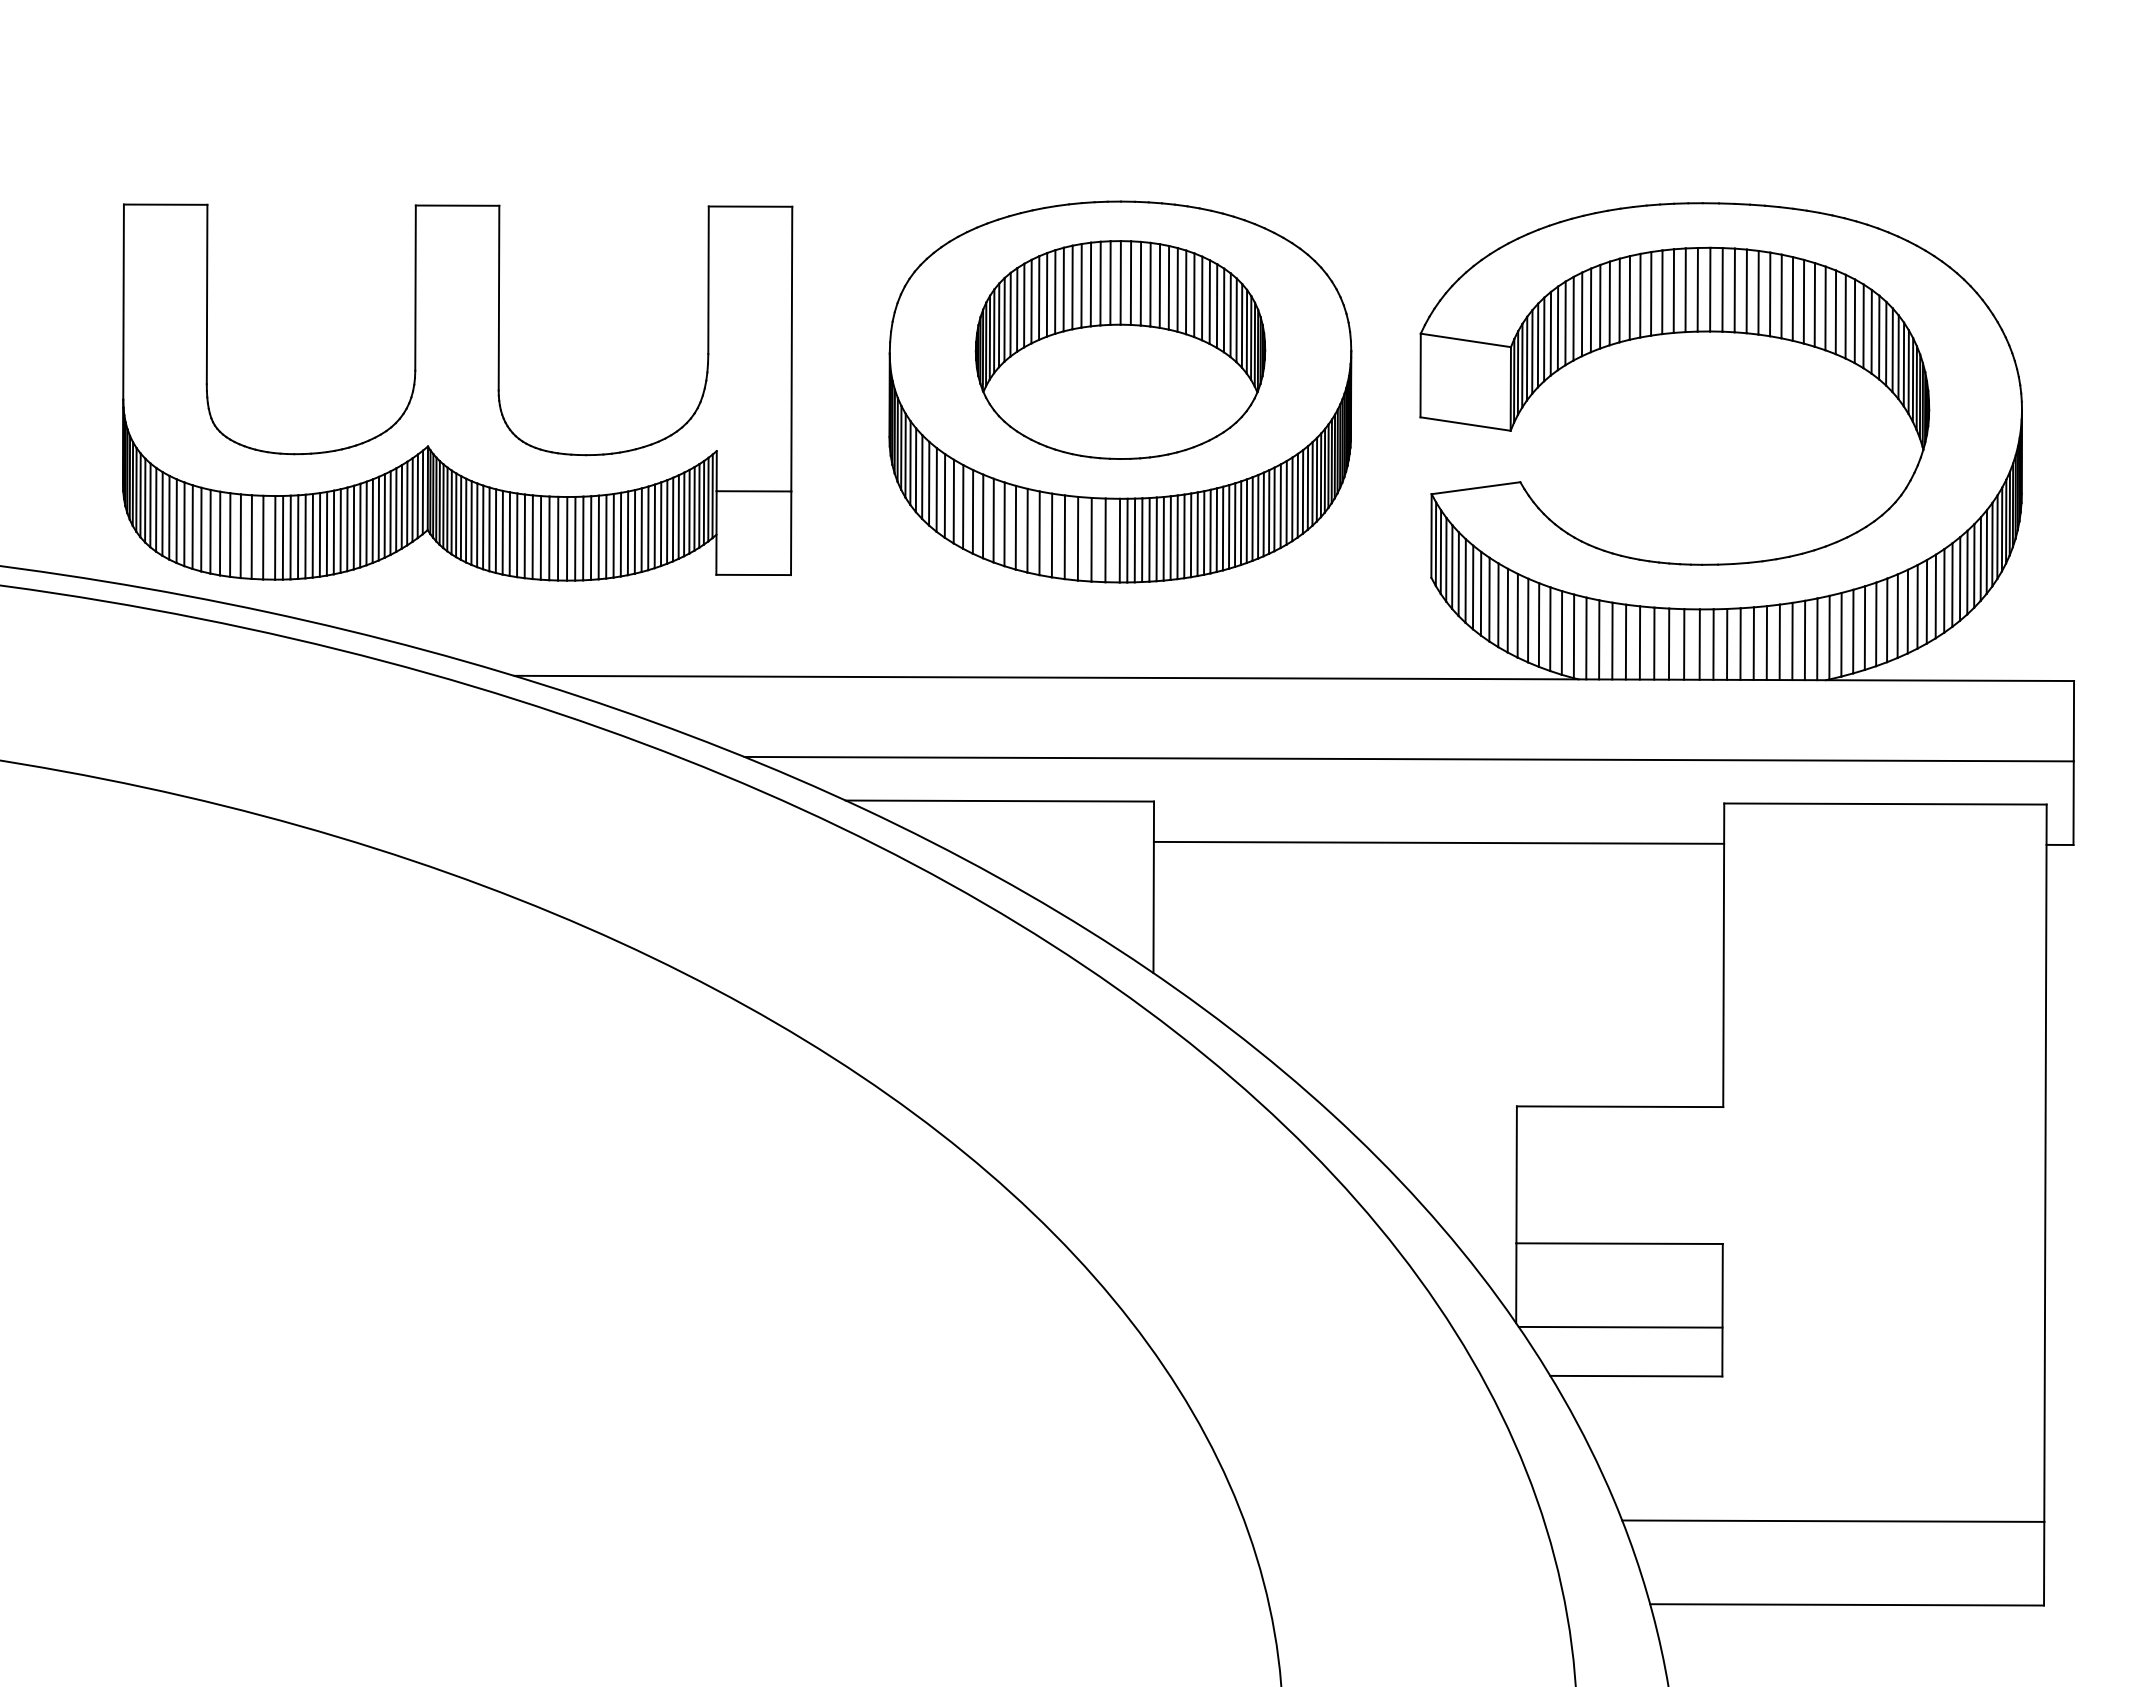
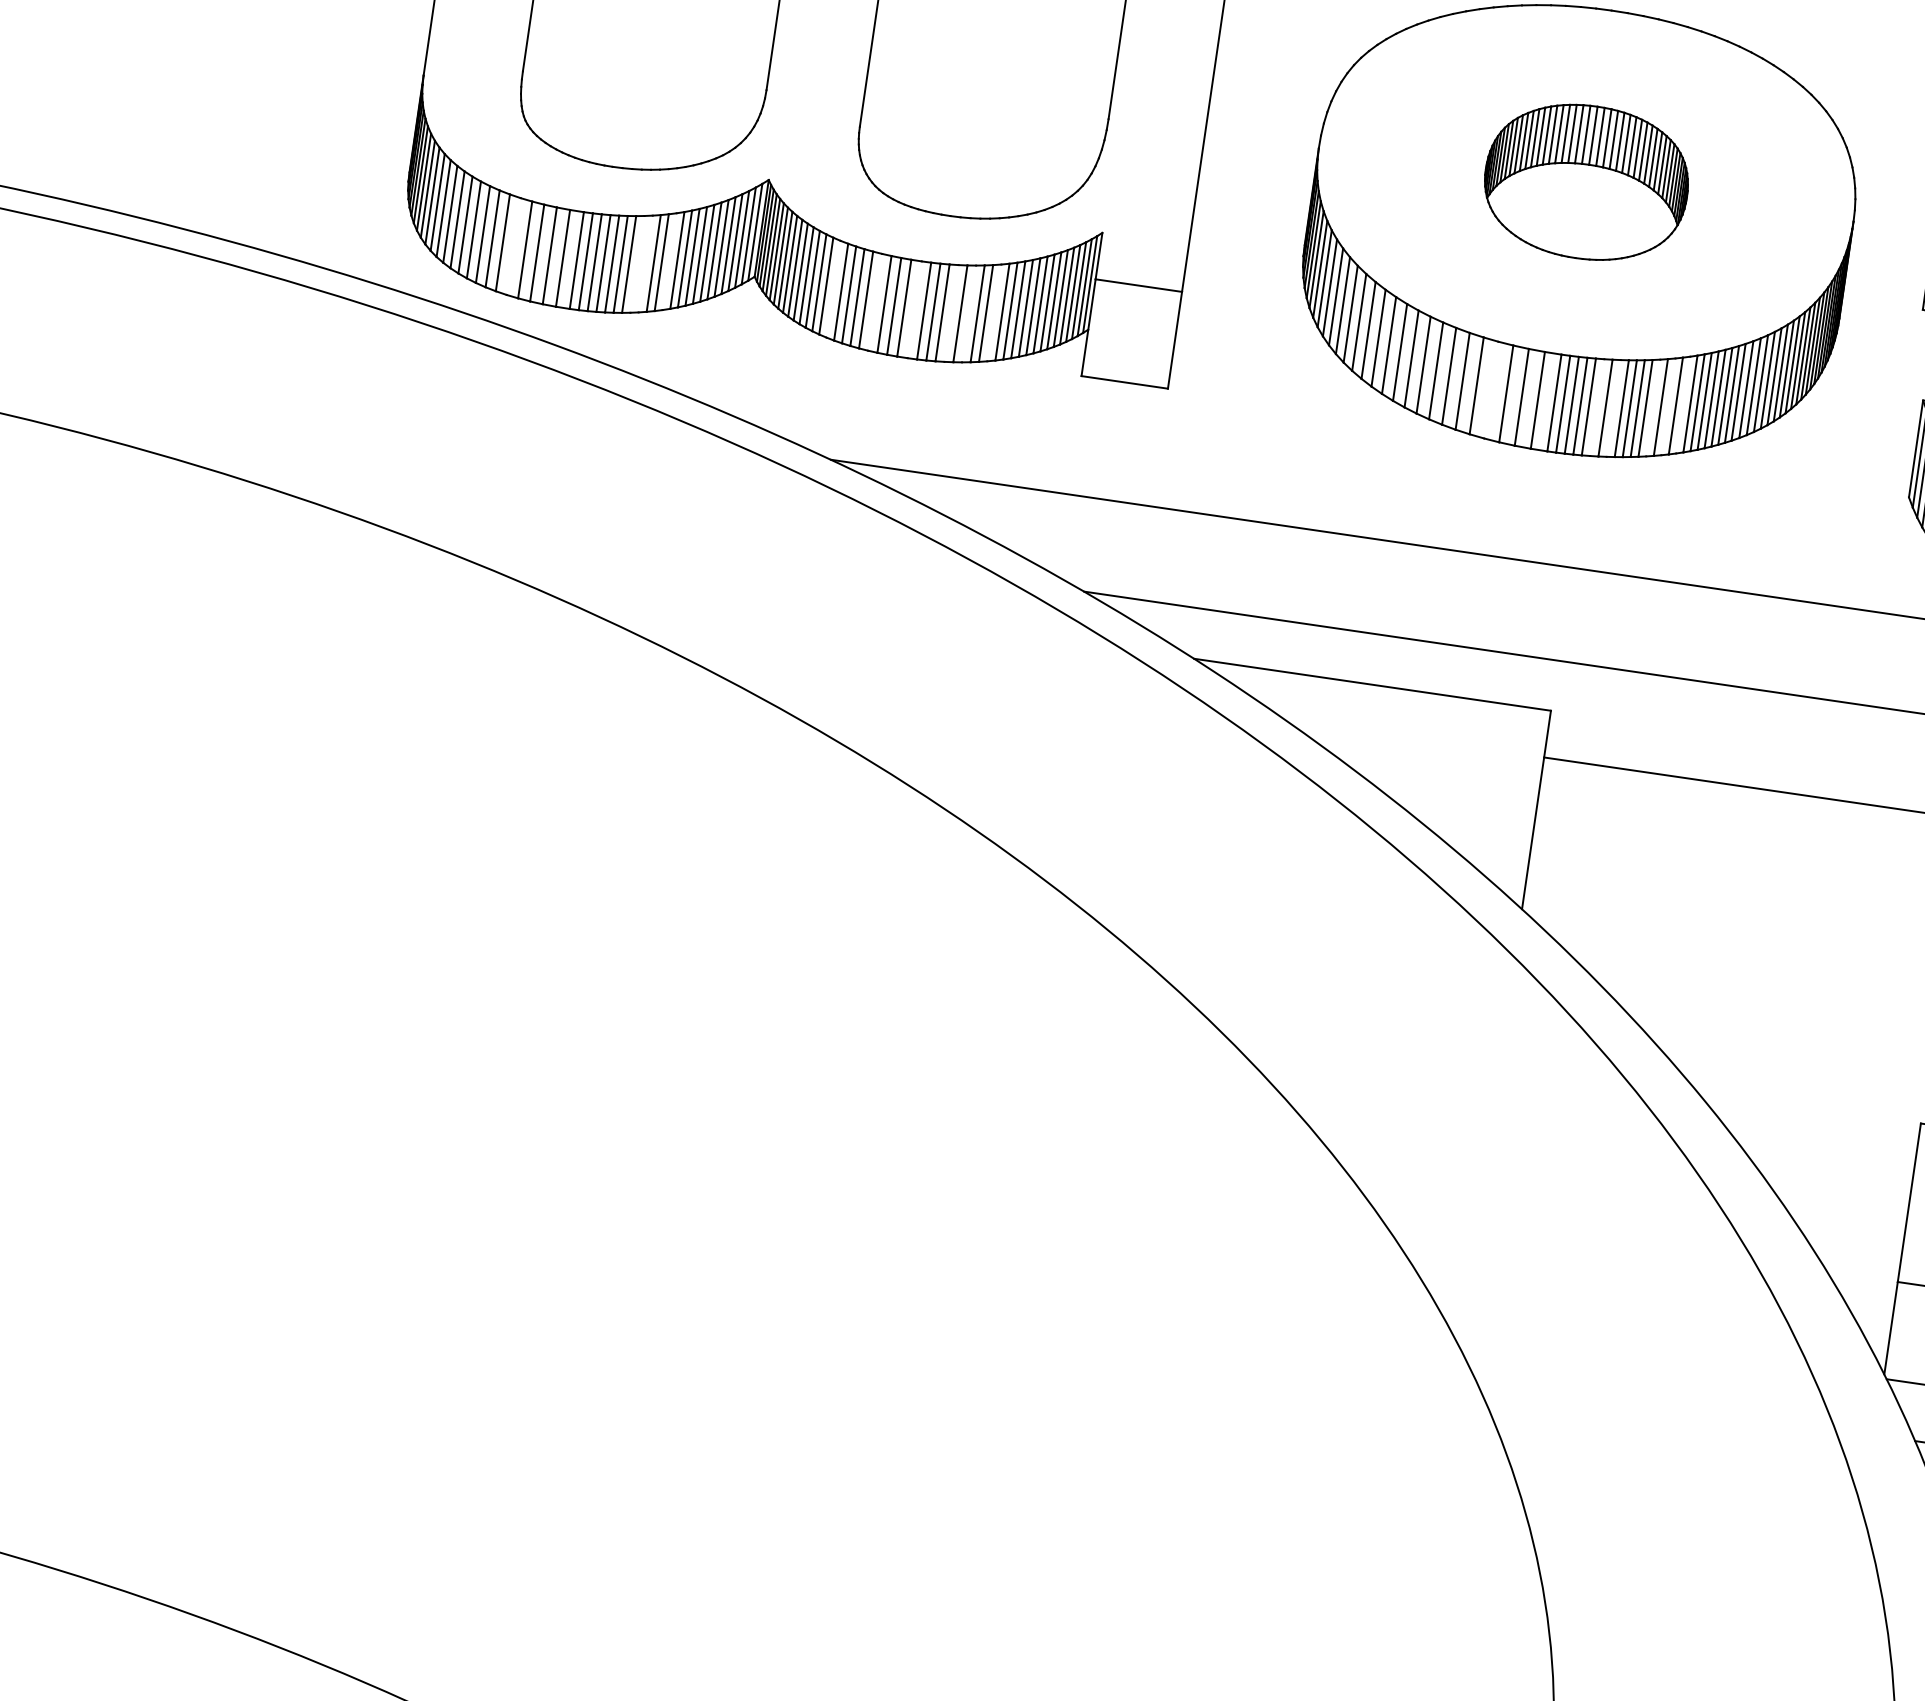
part: (1120, 349) -> (1586, 181), size x0.6
line: (1229, 526) -> (1683, 404), removed
line: (353, 527) -> (669, 261), removed
line: (1216, 529) -> (1668, 406), removed
line: (495, 530) -> (833, 288), removed
line: (634, 531) -> (993, 312), removed
line: (333, 532) -> (645, 263), removed
line: (1204, 532) -> (1653, 407), removed
line: (220, 533) -> (514, 246), removed
line: (326, 533) -> (636, 263), removed
line: (613, 535) -> (968, 313), removed
line: (532, 537) -> (874, 302), removed
line: (598, 537) -> (951, 313), removed
line: (1064, 537) -> (1490, 390), removed
line: (1170, 537) -> (1613, 407), removed
line: (567, 538) -> (915, 309), removed
line: (1156, 539) -> (1597, 407), removed

